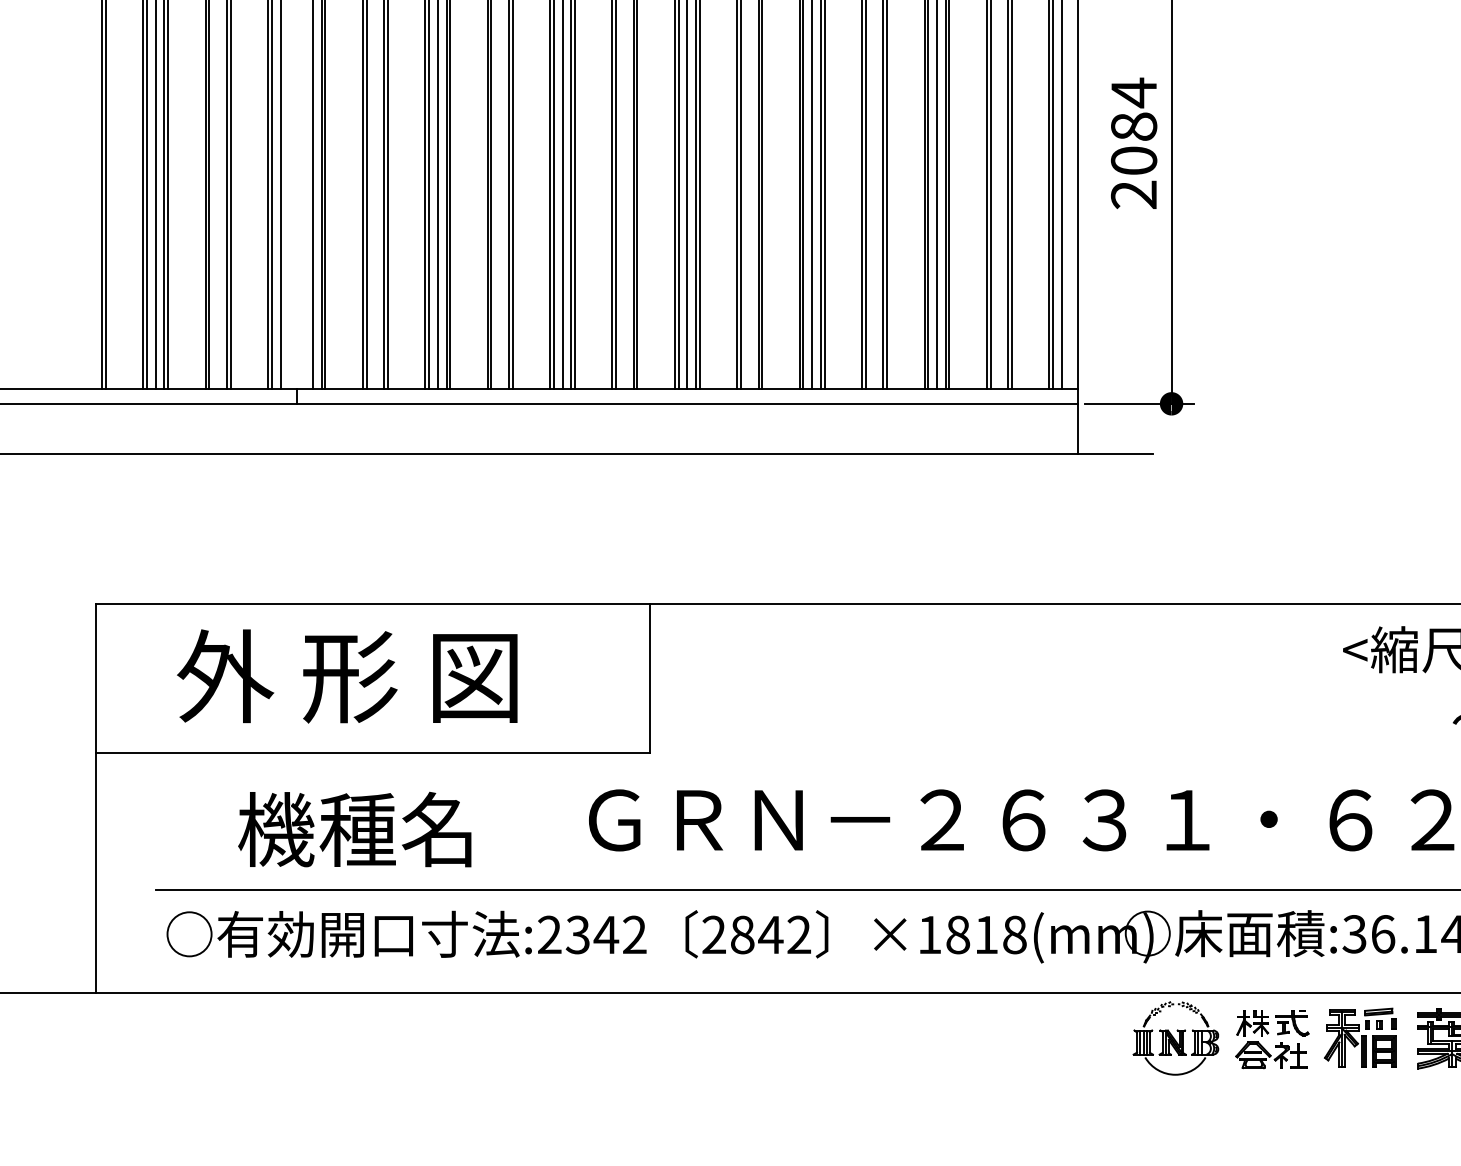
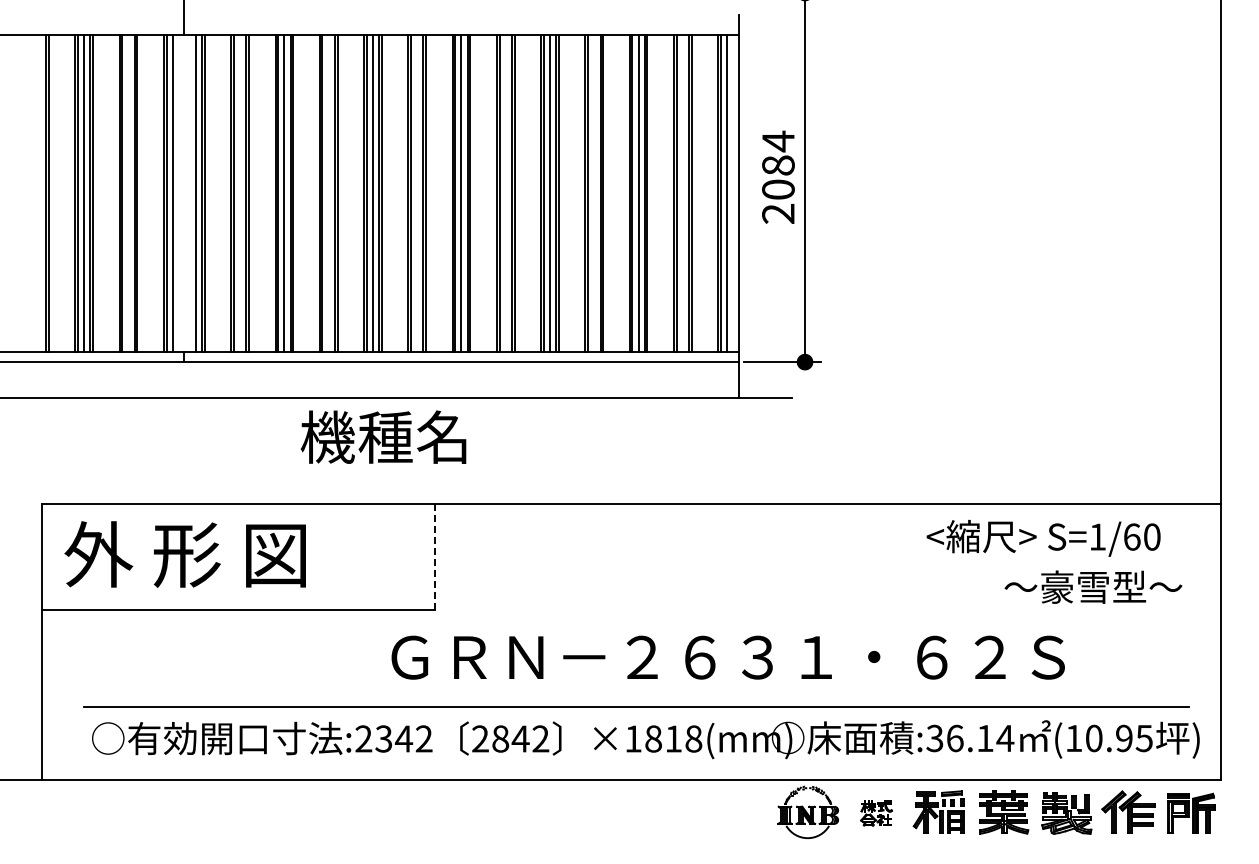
text: (346, 676) -> (184, 554), moved
line: (649, 679) -> (434, 557), solid -> dashed
text: (354, 828) -> (383, 436), moved
part: (1272, 1039) -> (876, 813), size x0.6

